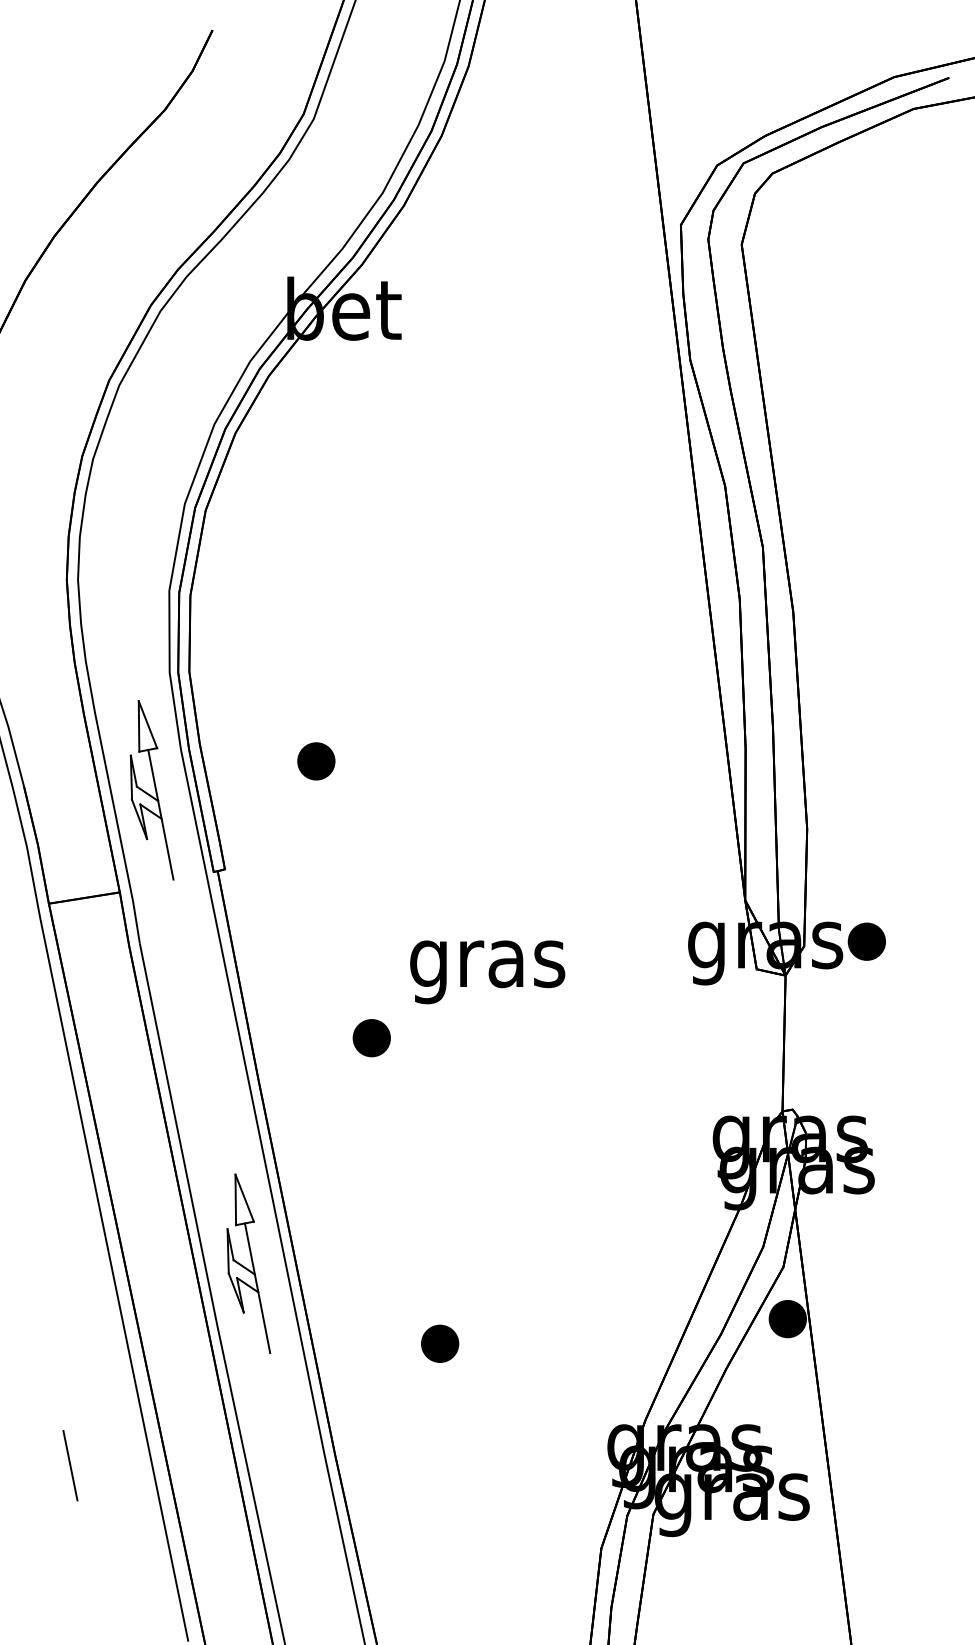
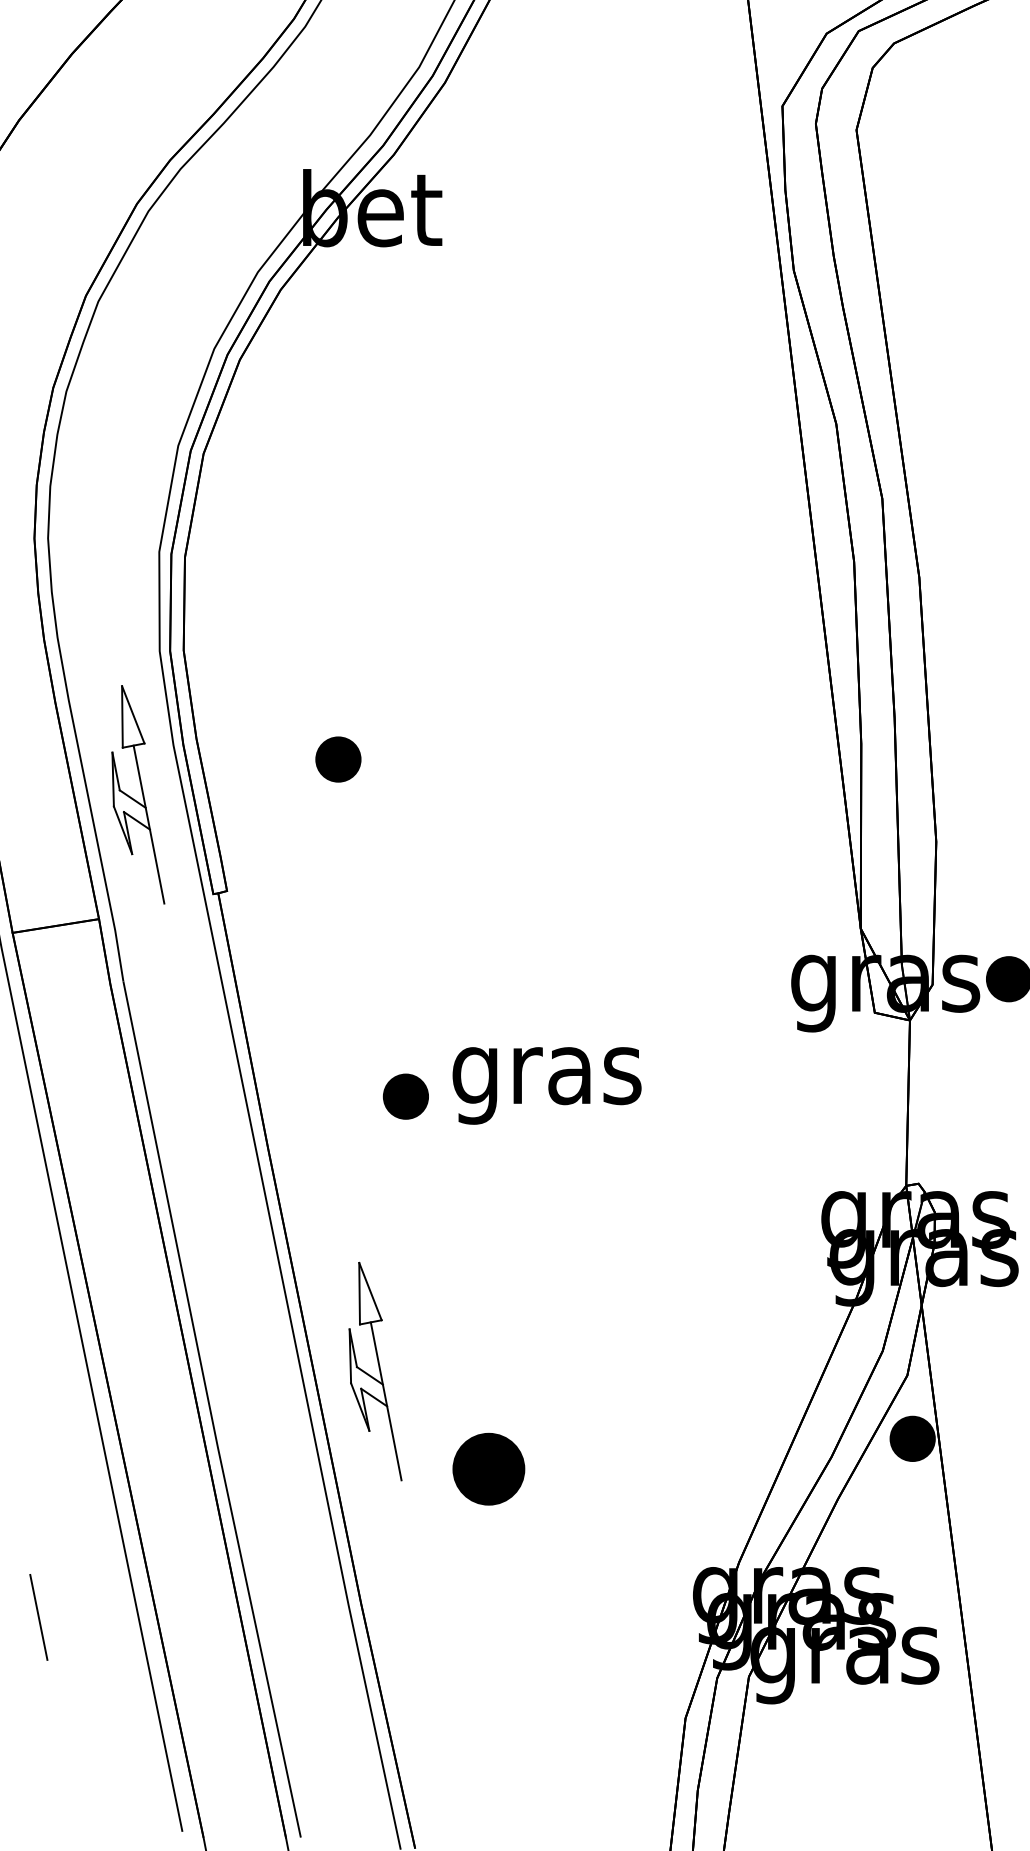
text: (487, 972) -> (546, 1086), moved
part: (248, 1263) -> (375, 1371), moved
part: (440, 1343) -> (489, 1468), size x1.6

